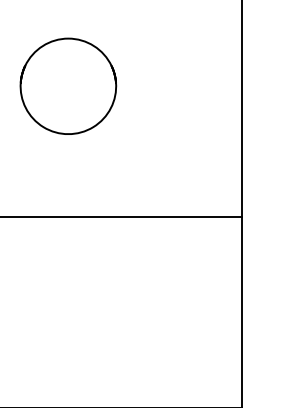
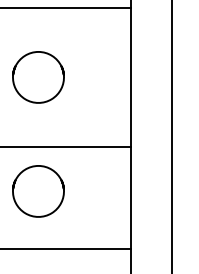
part: (68, 300) -> (38, 191), added

